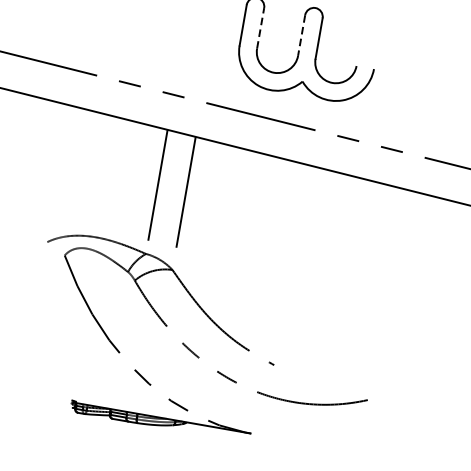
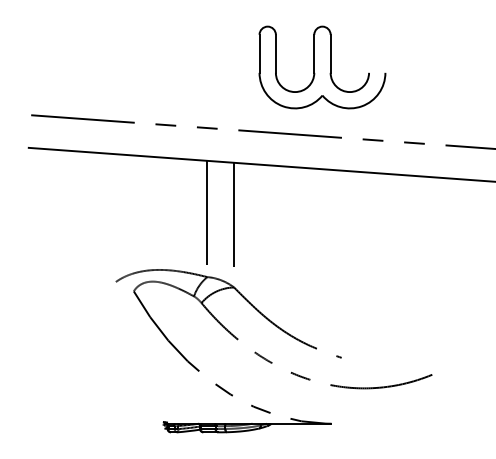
line: (260, 27) -> (275, 53), dashed -> solid
line: (301, 36) -> (314, 54), dashed -> solid

